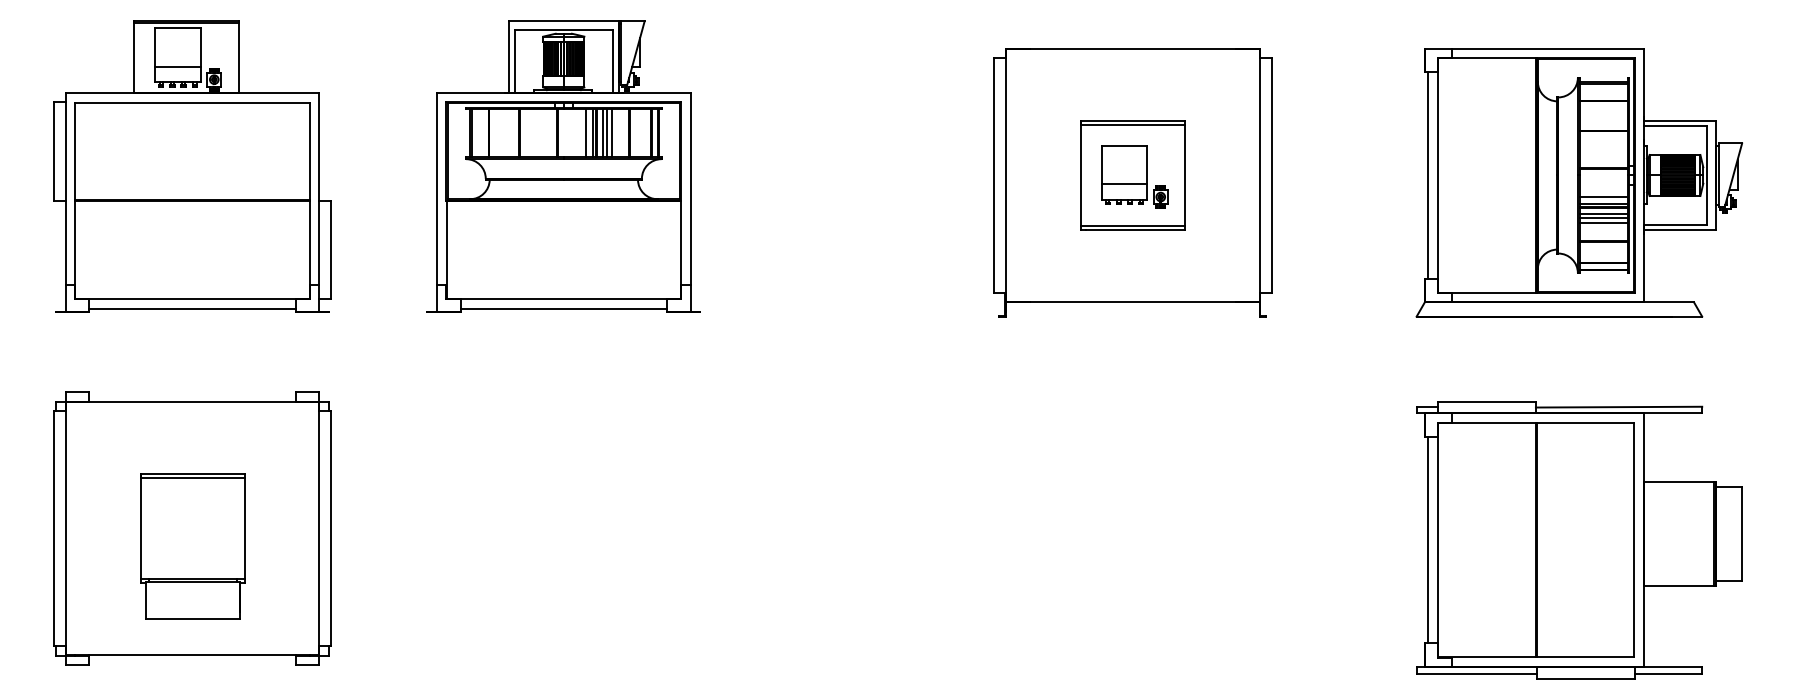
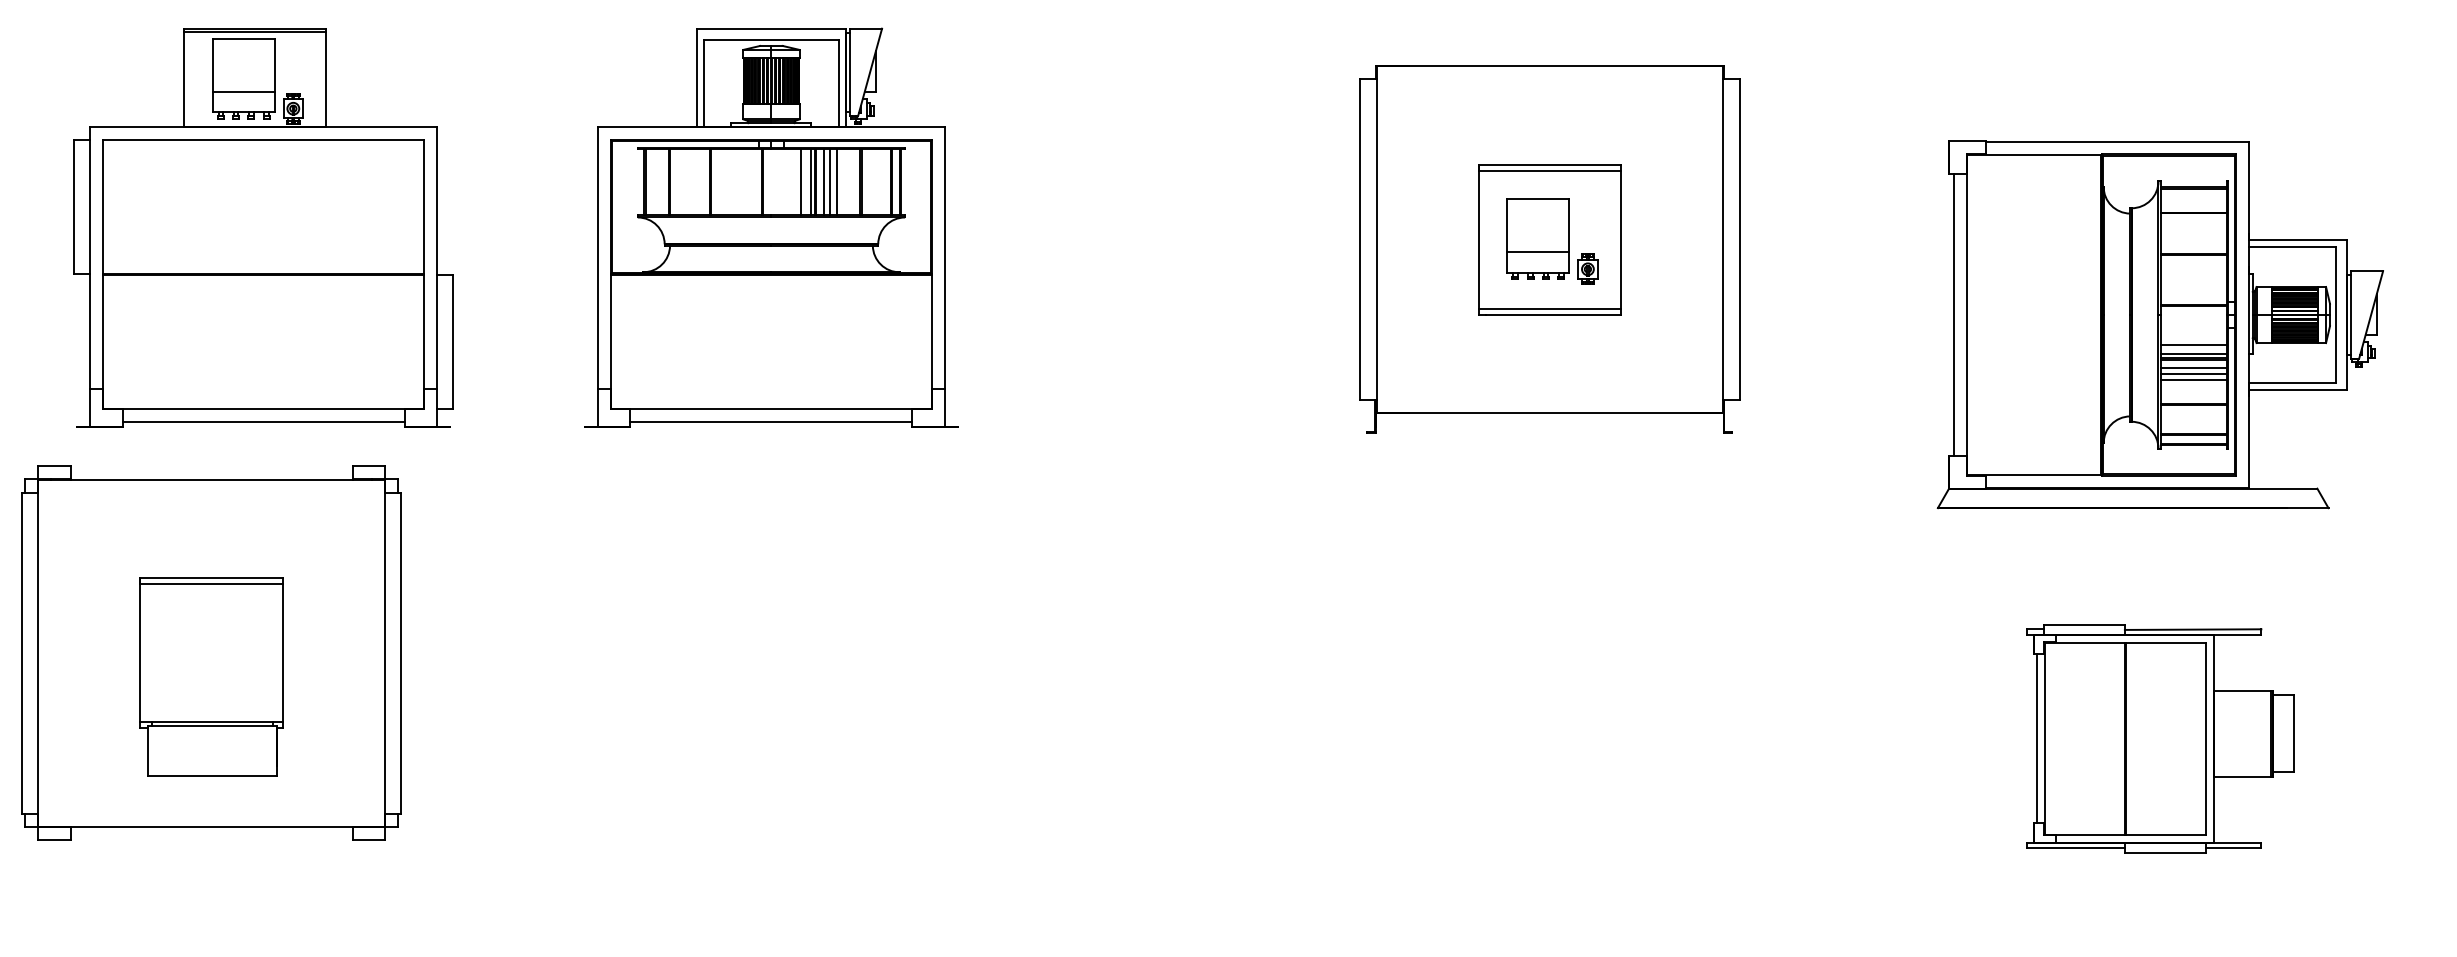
part: (1579, 182) -> (2160, 324), moved
part: (192, 528) -> (211, 652), moved
part: (1579, 540) -> (2160, 739), size x0.6

